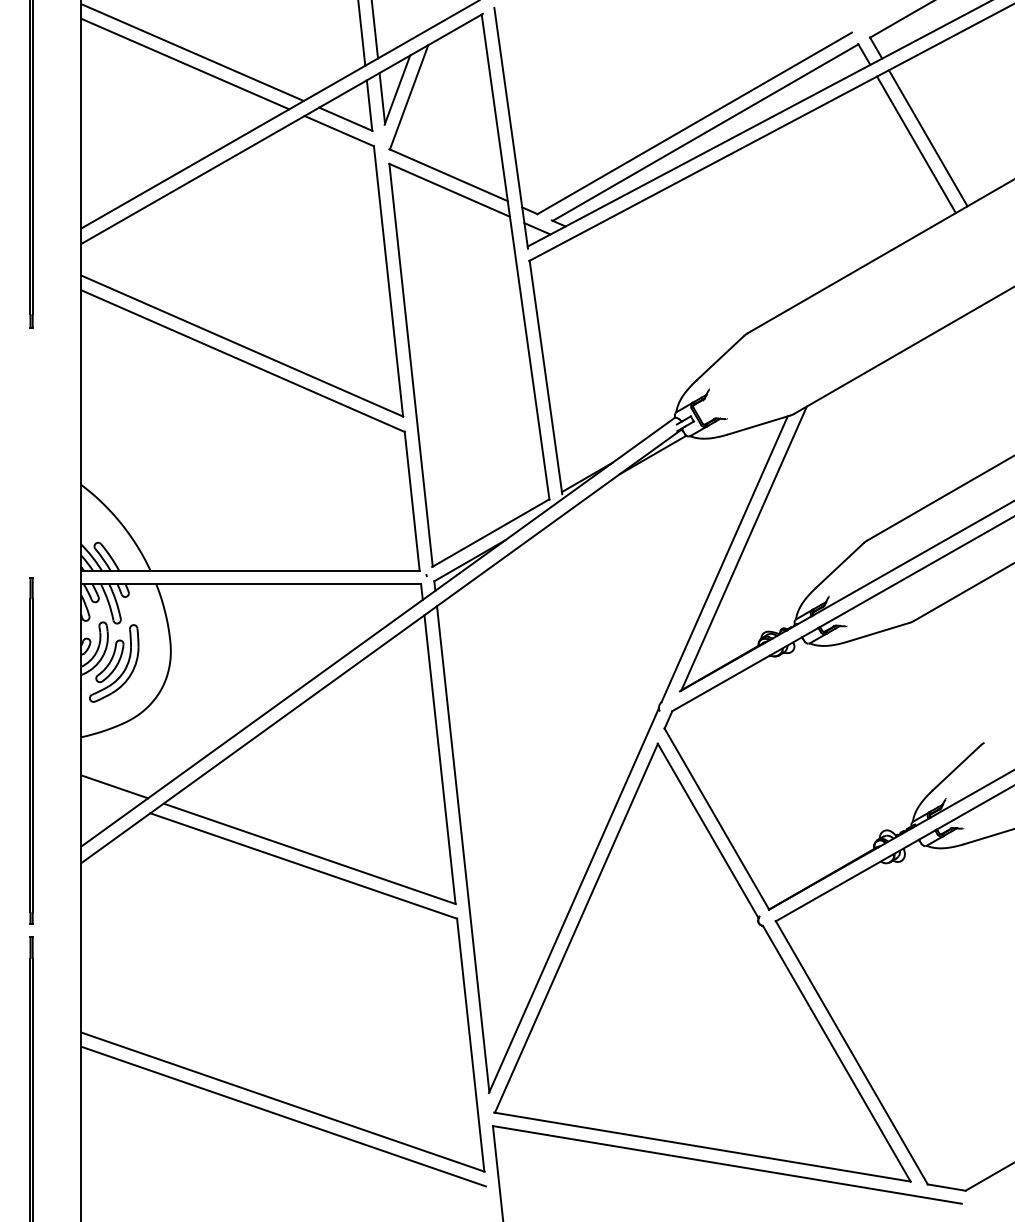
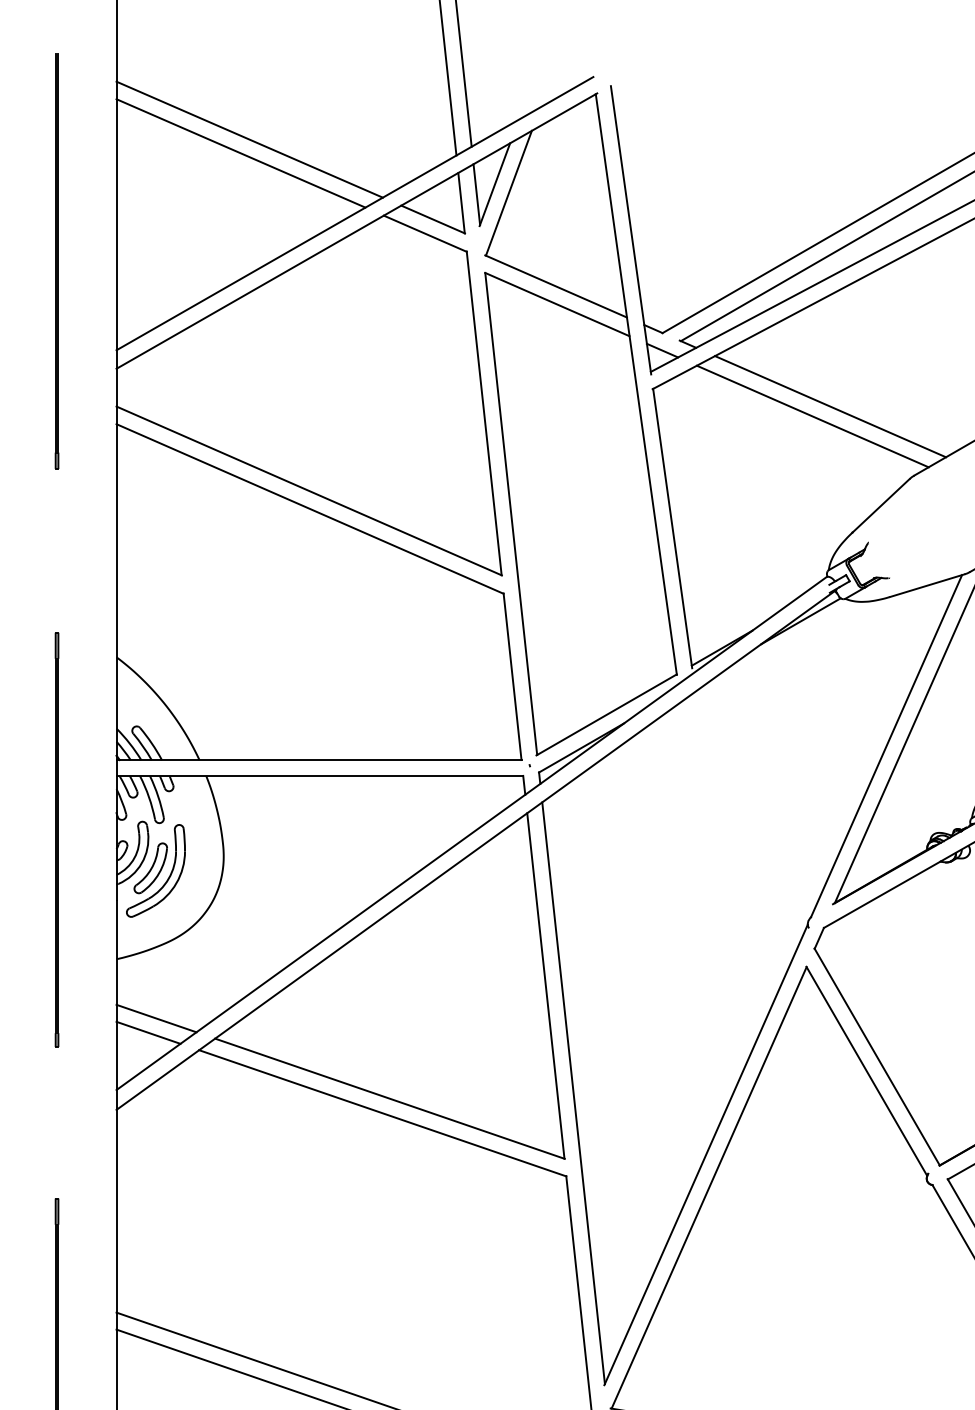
line: (677, 275) -> (830, 406), added
line: (662, 283) -> (812, 416), added
line: (30, 750) -> (55, 839), moved
line: (107, 798) -> (147, 1032), added

